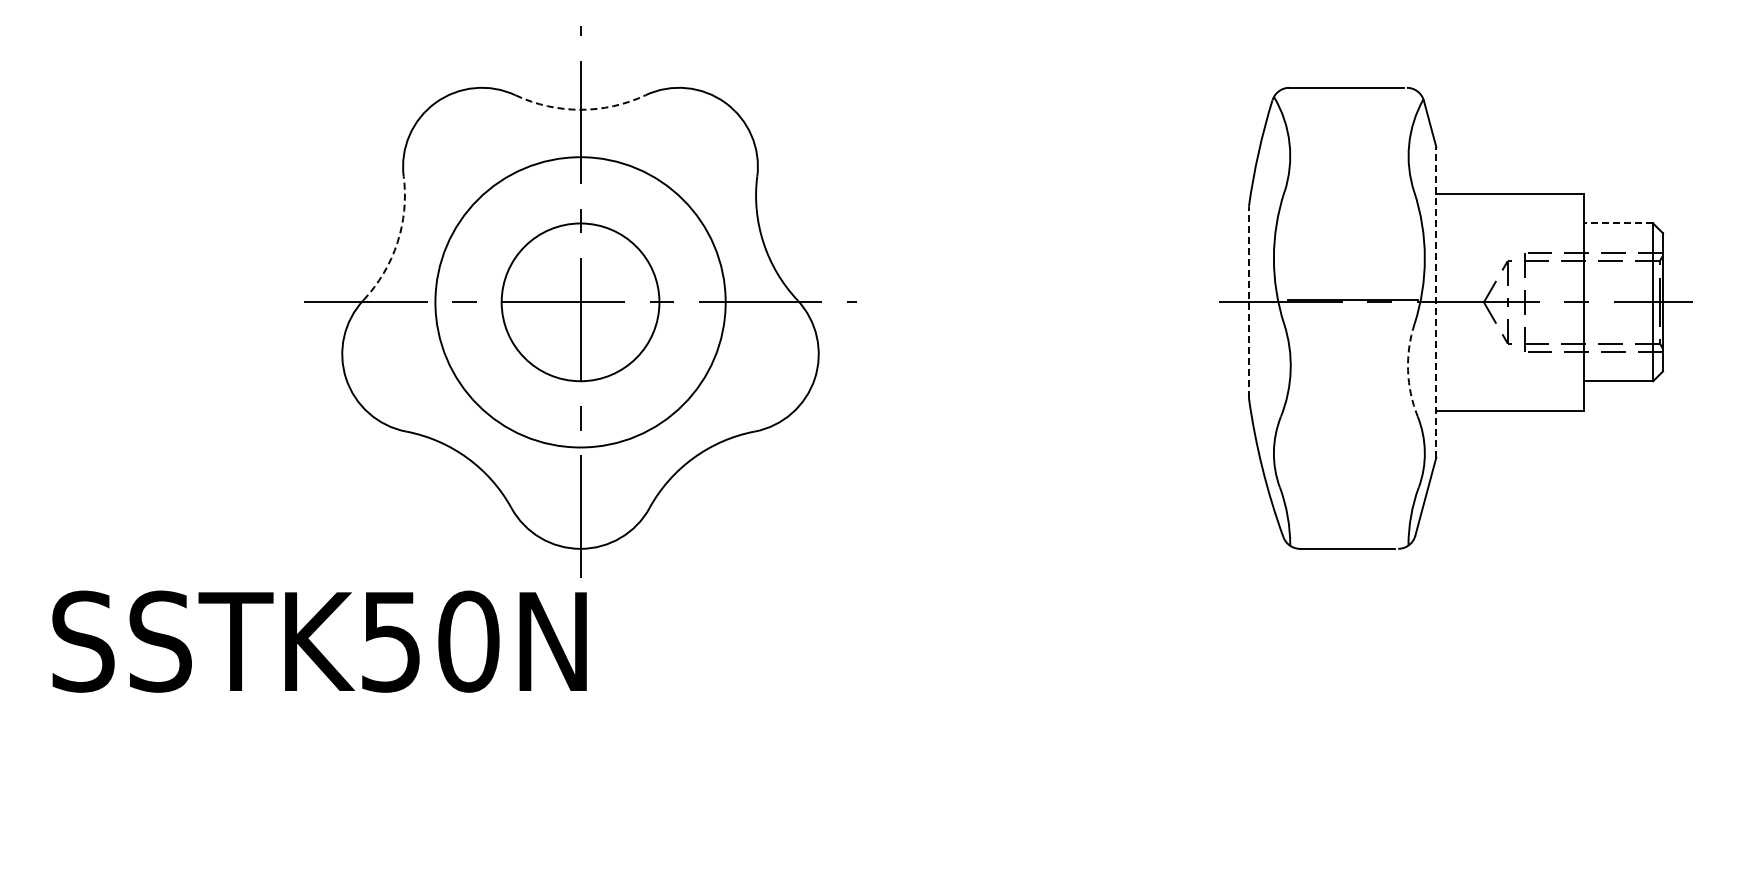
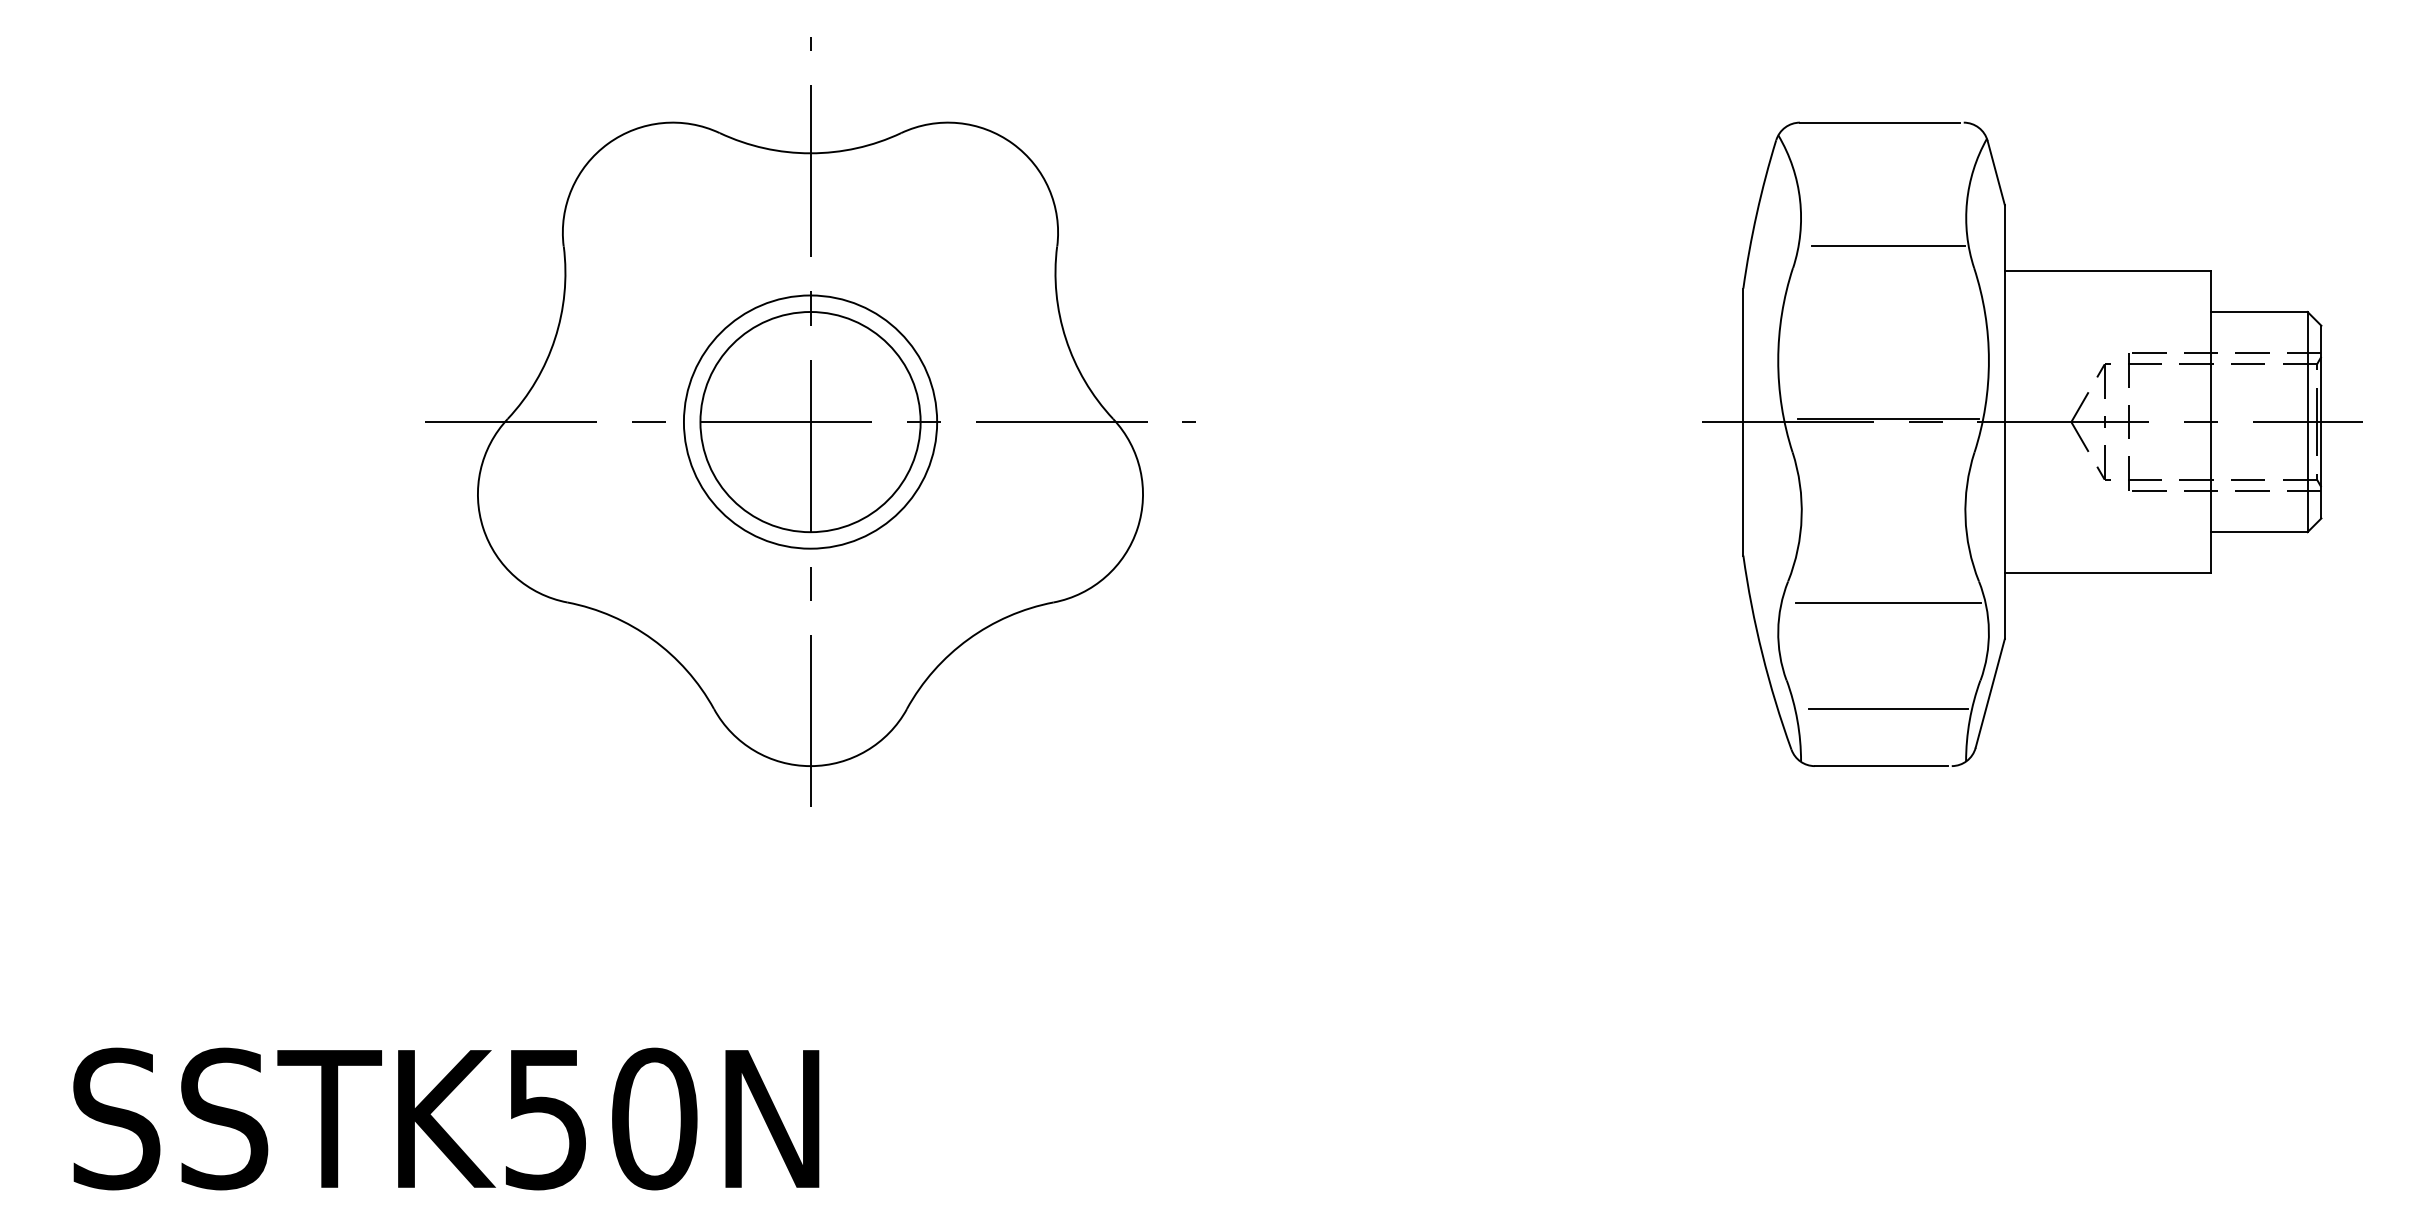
arc: (580, 109) -> (810, 152), dashed -> solid
line: (1352, 176) -> (1887, 246), added
line: (1618, 223) -> (2259, 312), dashed -> solid
arc: (397, 242) -> (555, 338), dashed -> solid
line: (1436, 301) -> (2005, 420), dashed -> solid
circle: (580, 302) -> (810, 422), size x0.62
line: (1248, 302) -> (1742, 422), dashed -> solid
arc: (1408, 370) -> (1966, 517), dashed -> solid
line: (1352, 431) -> (1887, 602), added
line: (1352, 508) -> (1887, 709), added
text: (319, 641) -> (446, 1118), moved

